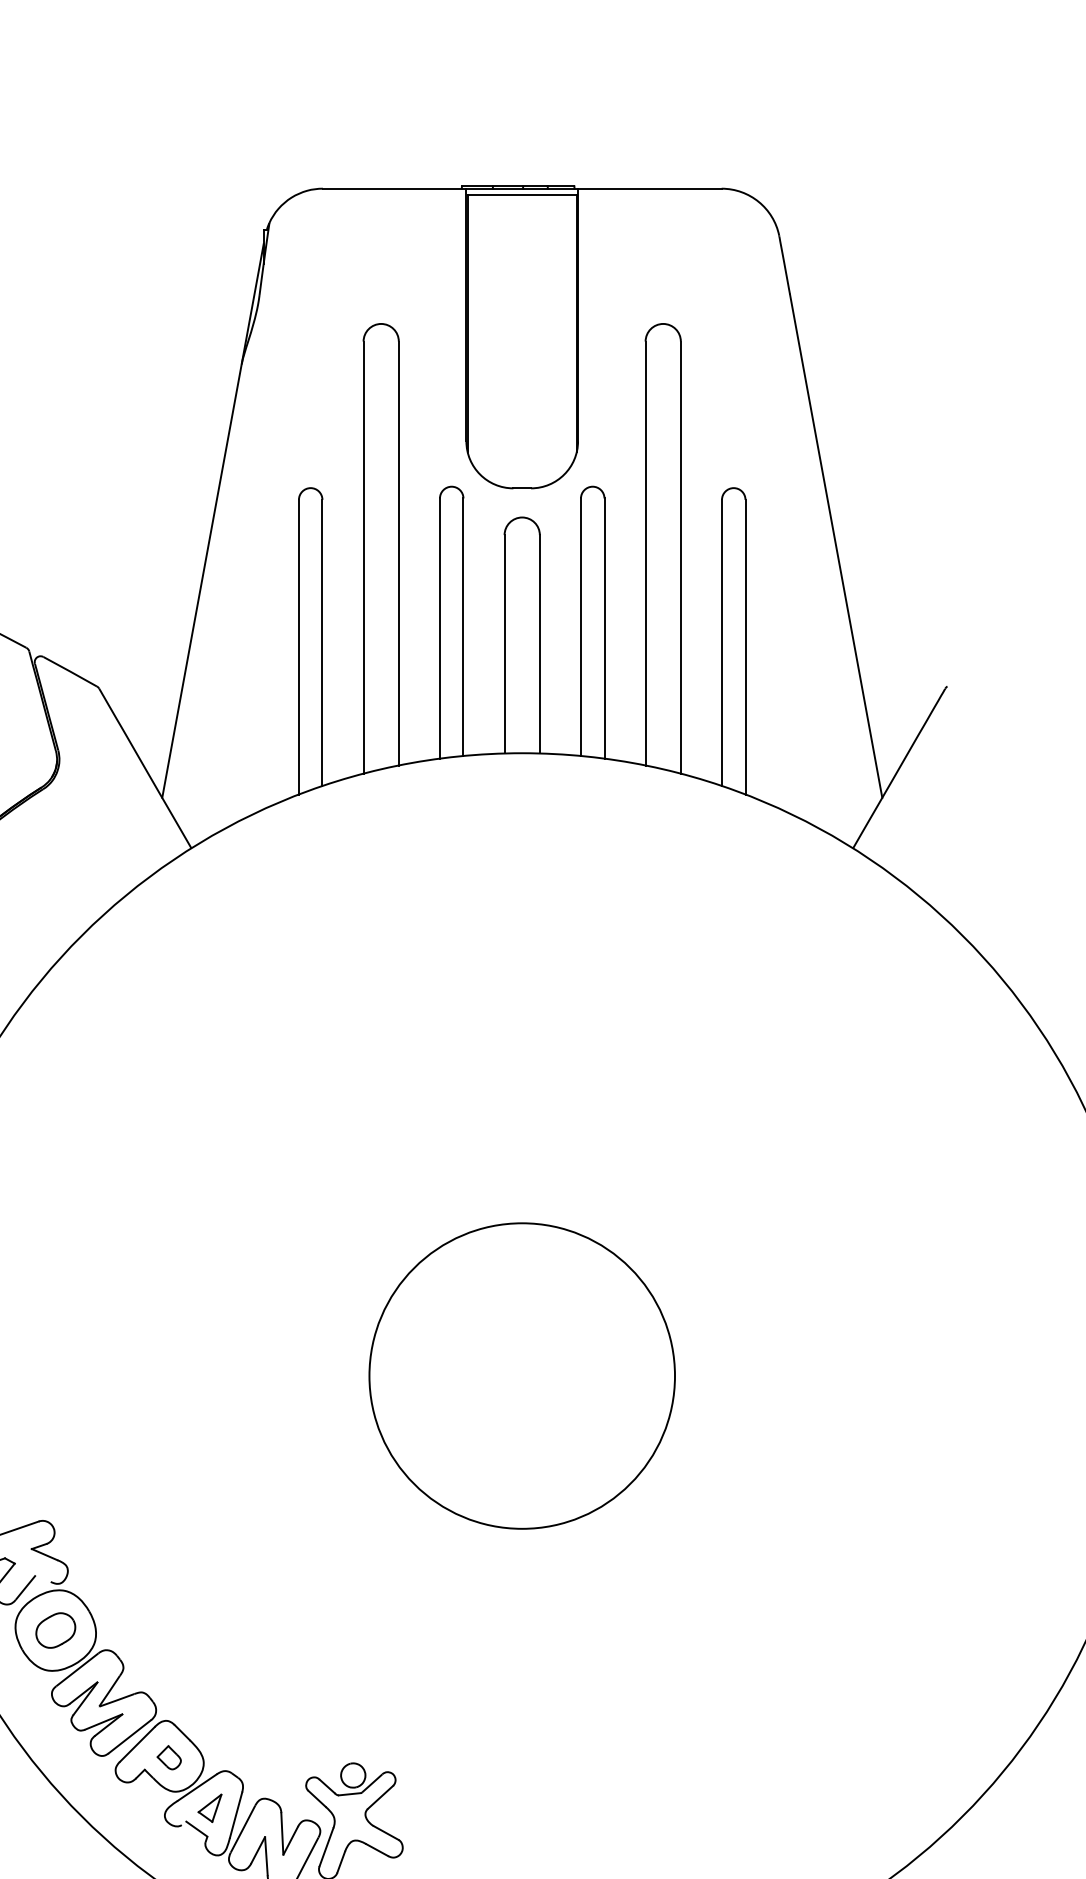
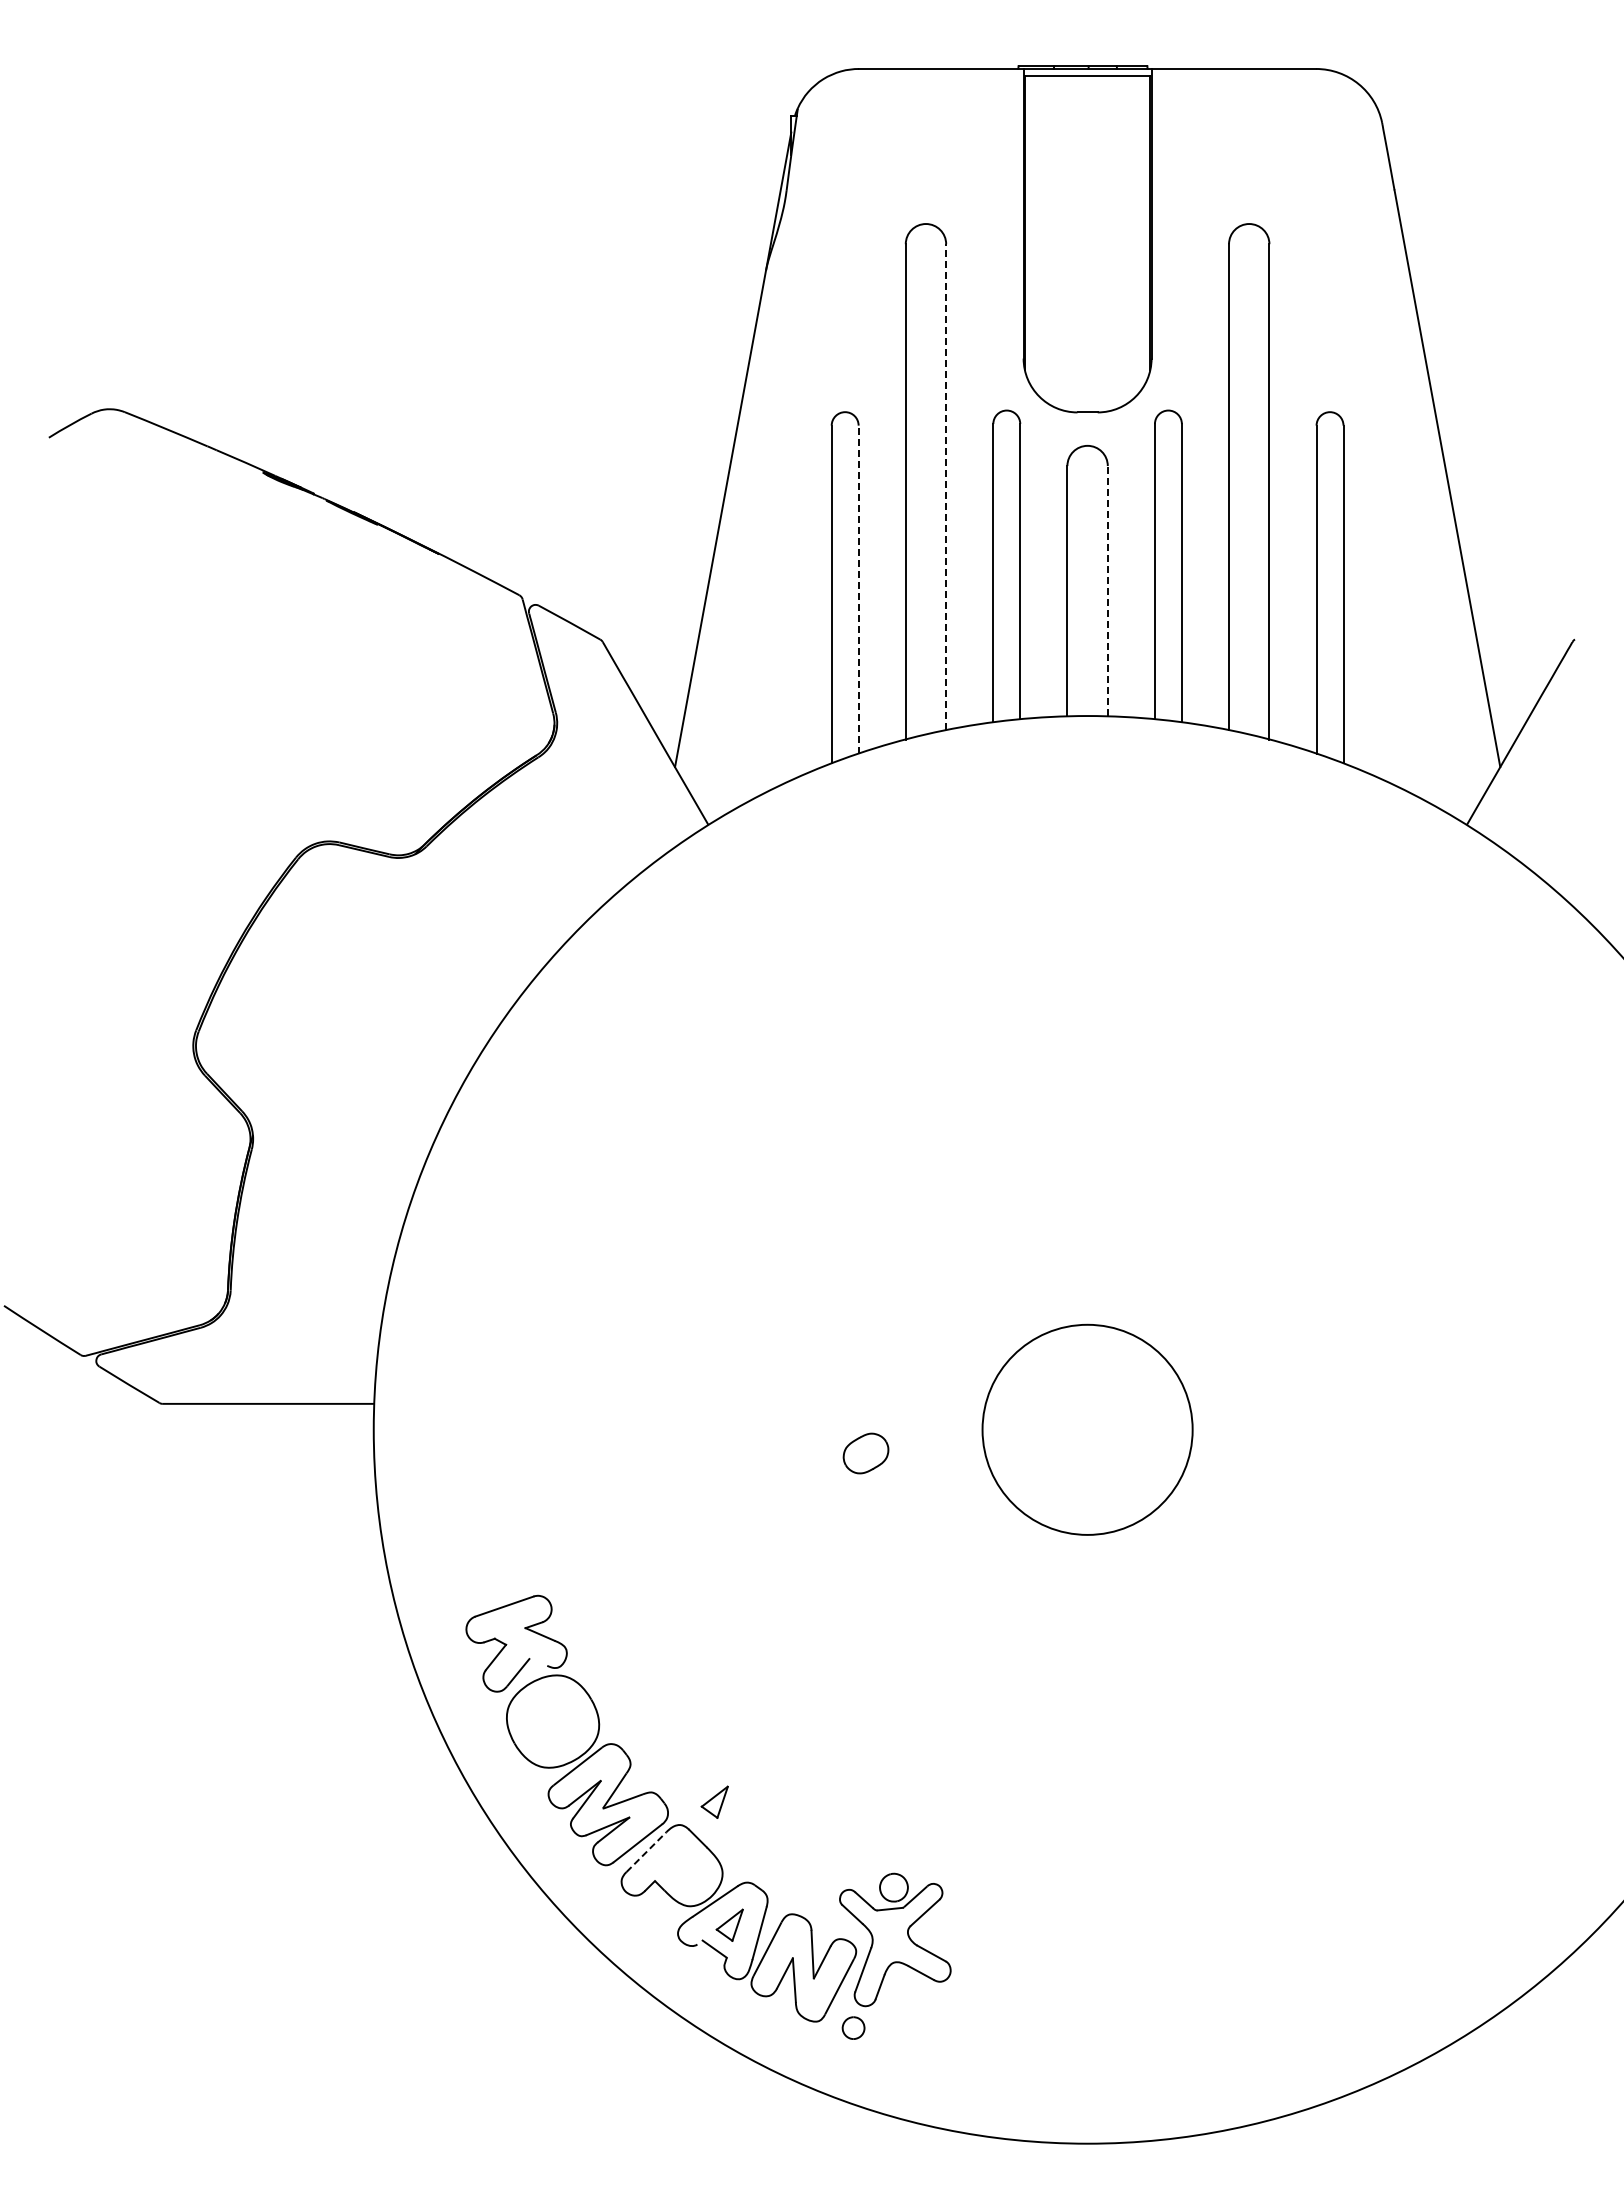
line: (399, 553) -> (946, 487), solid -> dashed
line: (322, 642) -> (858, 589), solid -> dashed
line: (539, 643) -> (1107, 590), solid -> dashed
circle: (522, 1375) -> (1087, 1429), size x0.6
part: (55, 1630) -> (865, 1453), moved
part: (196, 1700) -> (714, 1801), added
line: (137, 1743) -> (646, 1851), solid -> dashed
part: (168, 1757) -> (682, 1867), removed

